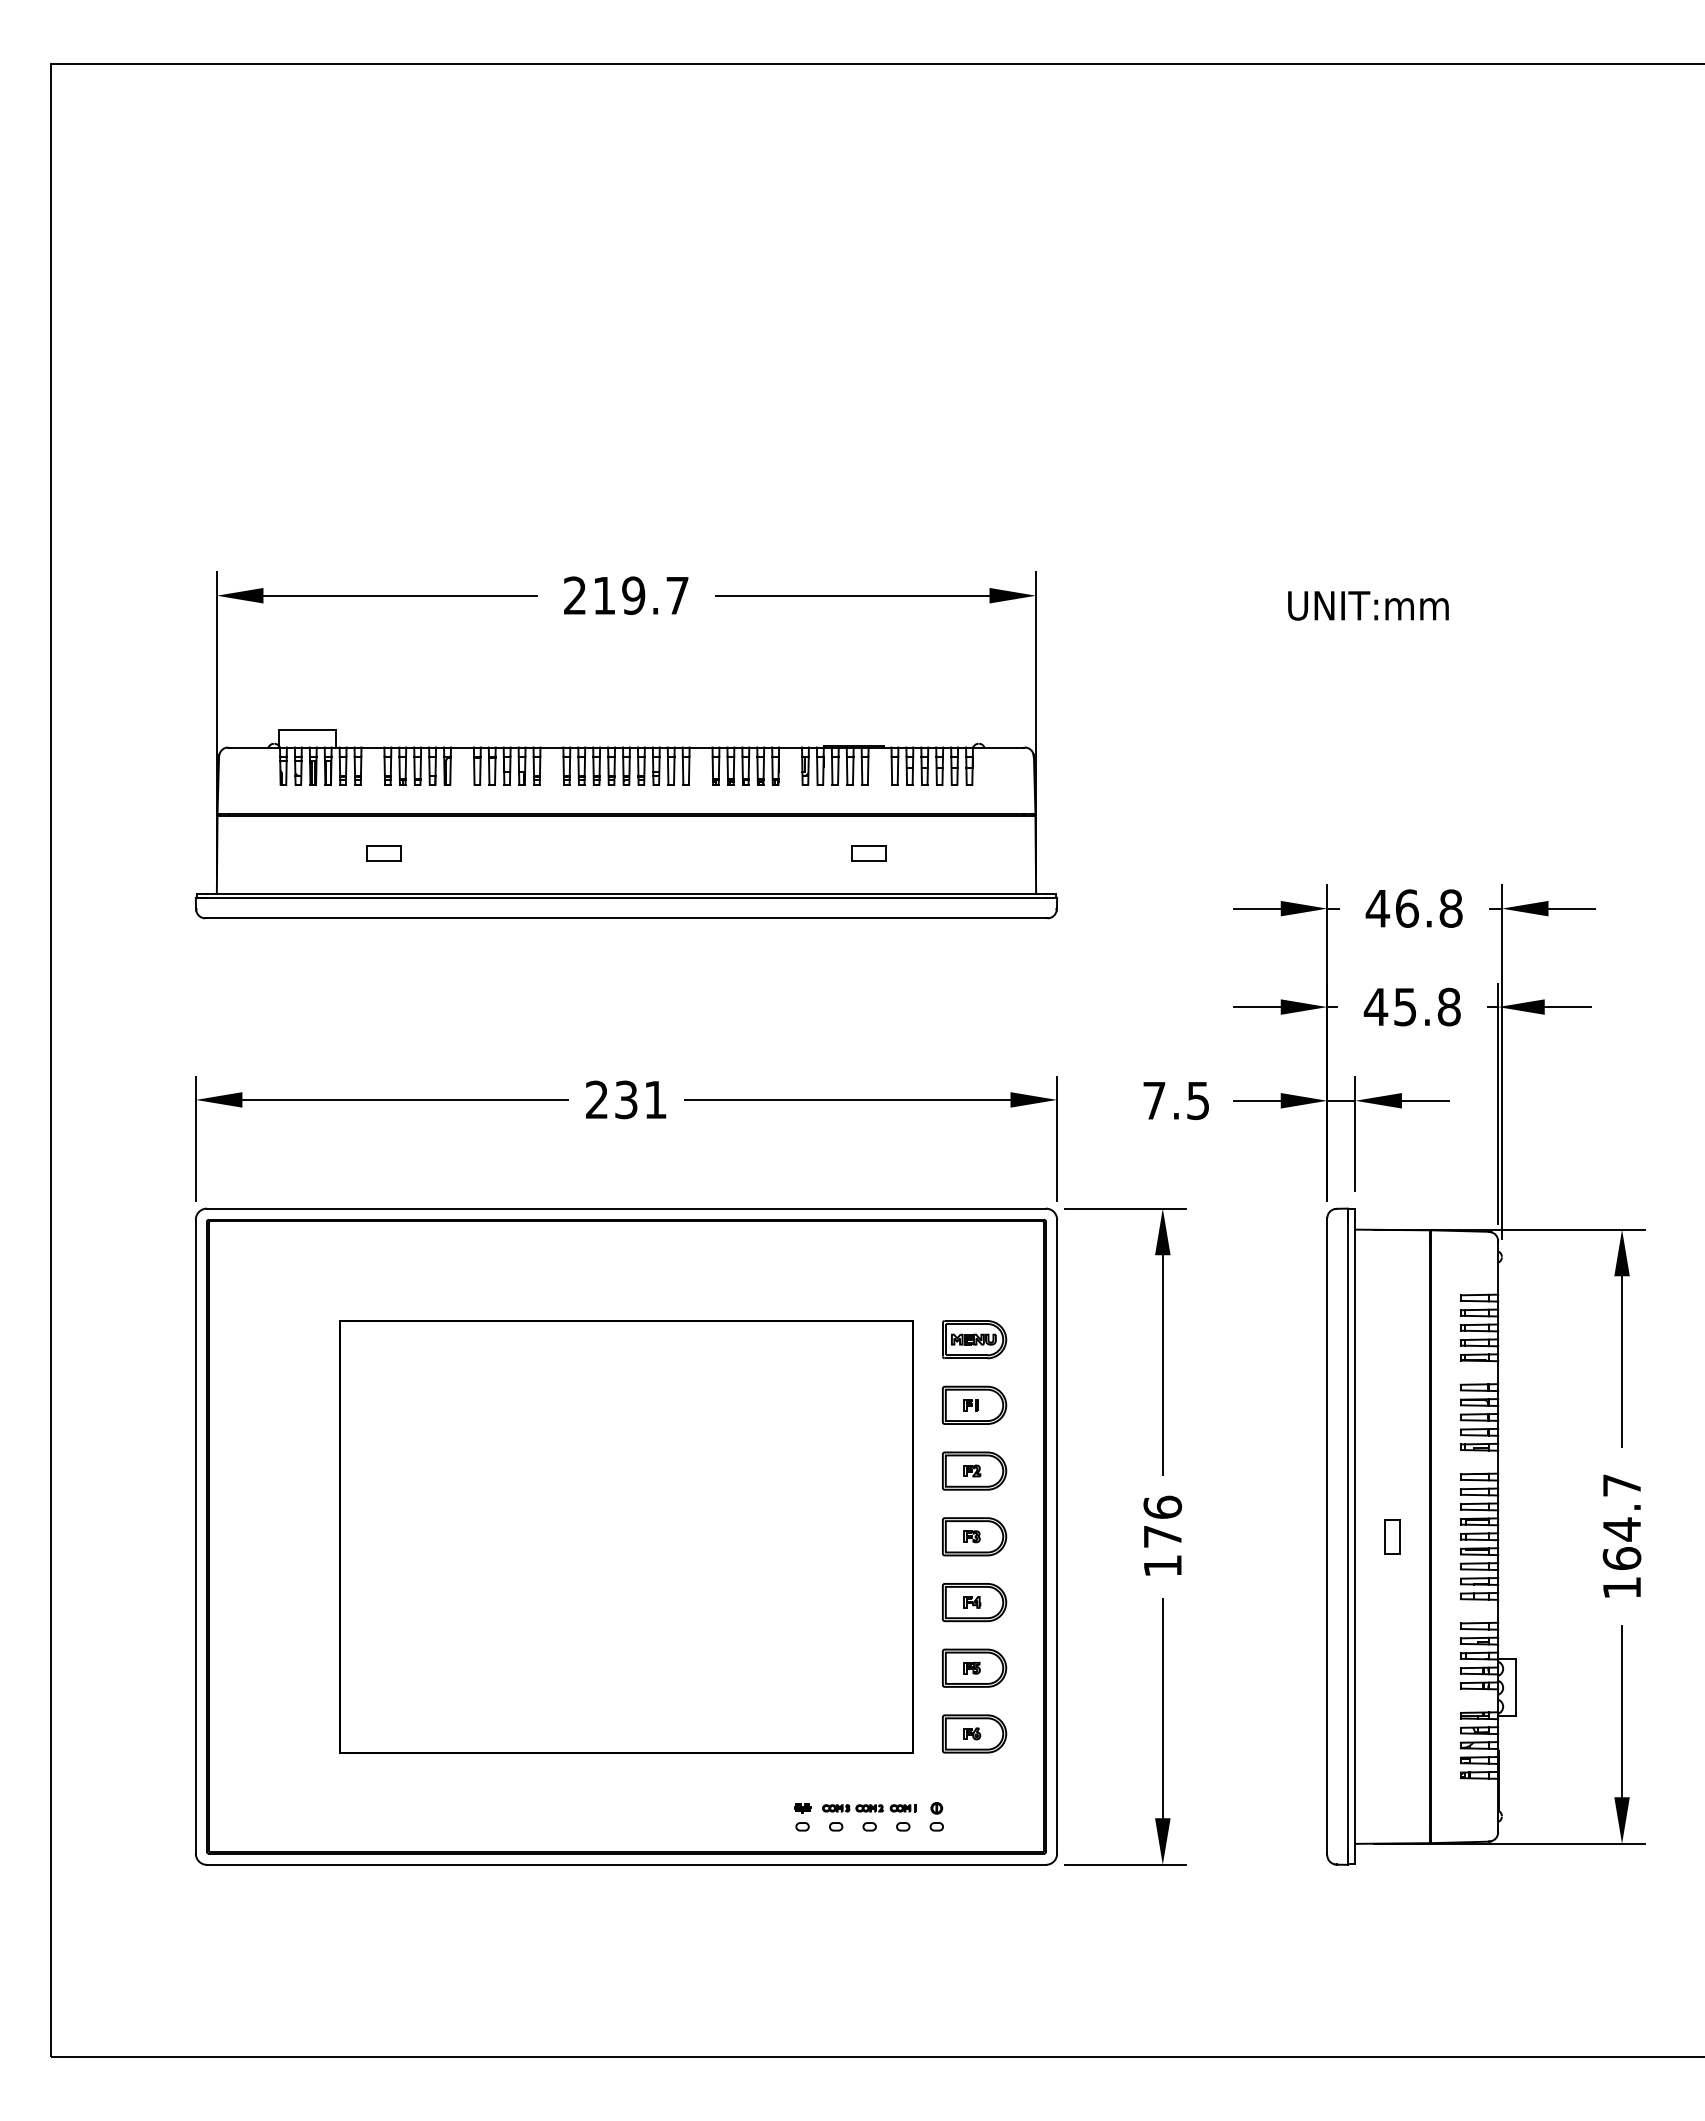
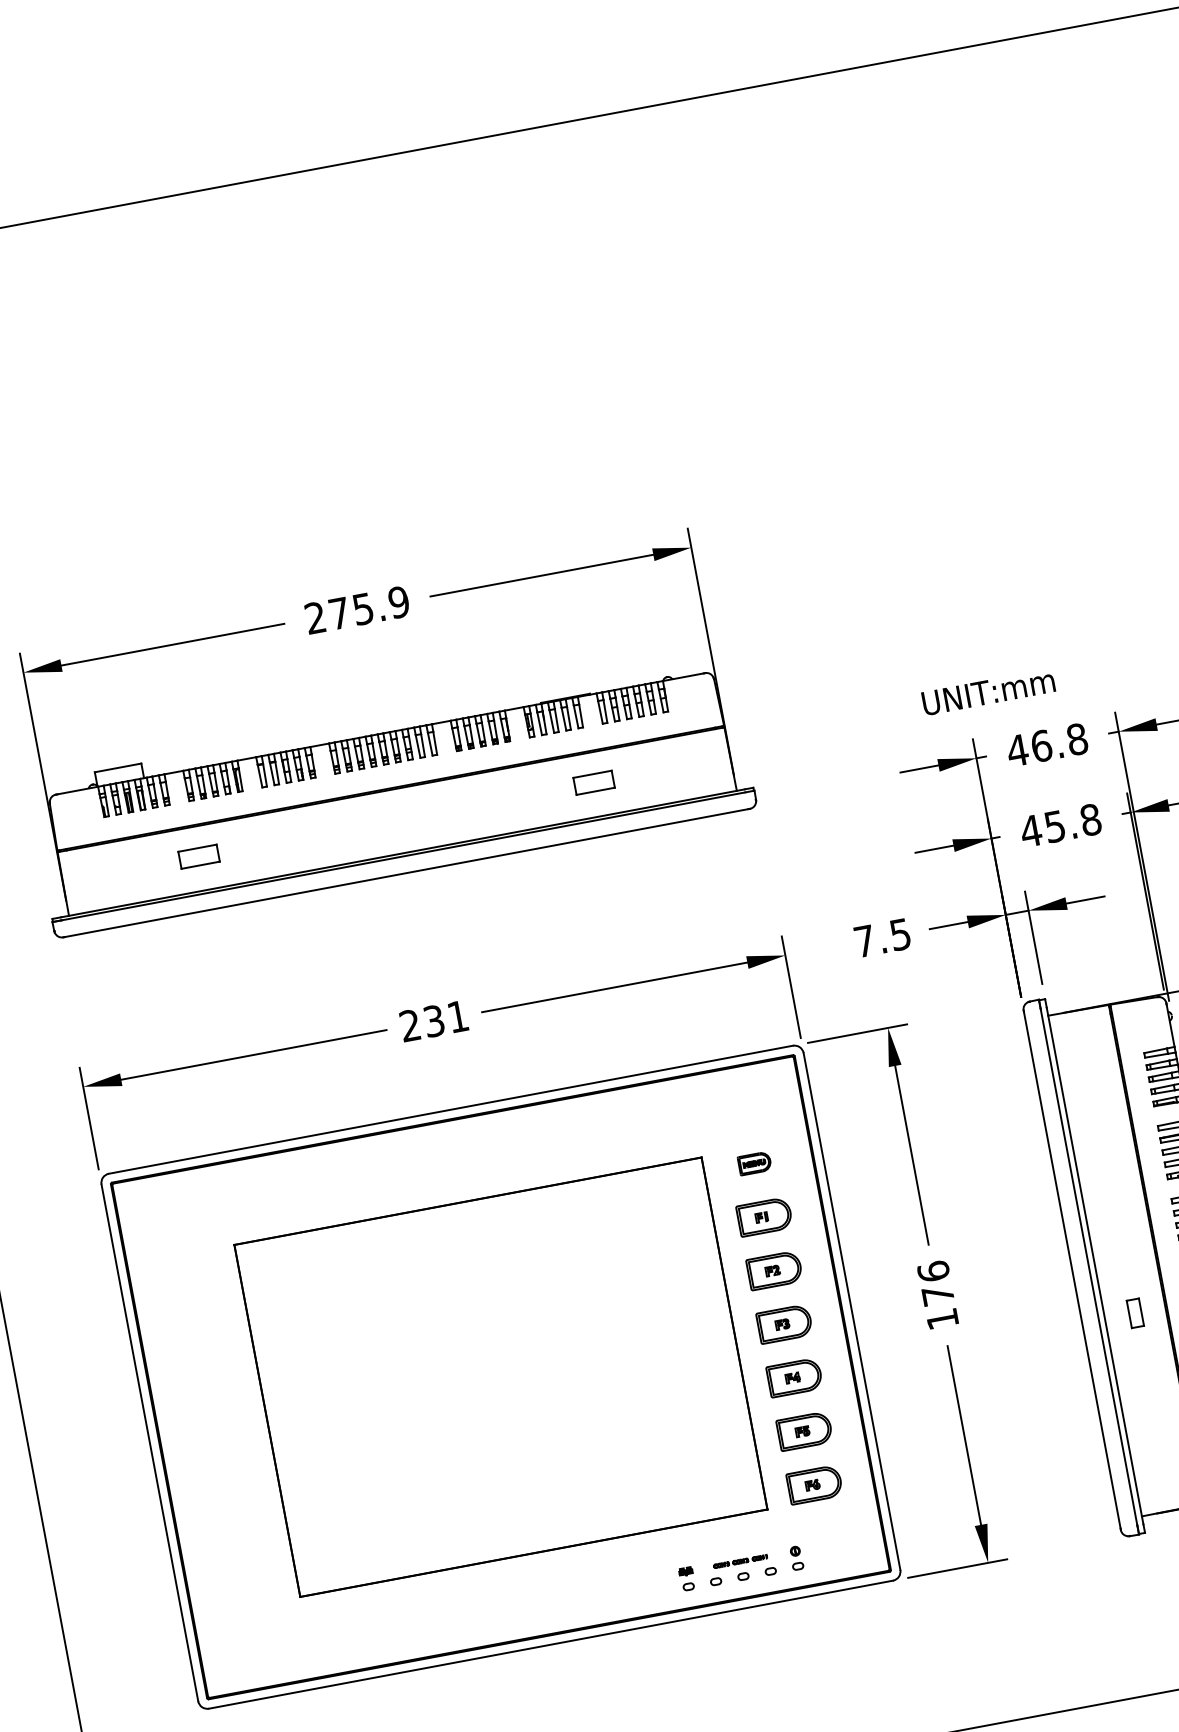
text: (640, 595) -> (368, 607), 219.7 -> 275.9
text: (1368, 605) -> (988, 691), moved
part: (383, 853) -> (198, 857), size x1.4
part: (868, 853) -> (594, 783), size x1.4
part: (974, 1339) -> (754, 1163), size x0.6
part: (1392, 1536) -> (1135, 1313), moved
part: (869, 1808) -> (740, 1561), size x0.7

